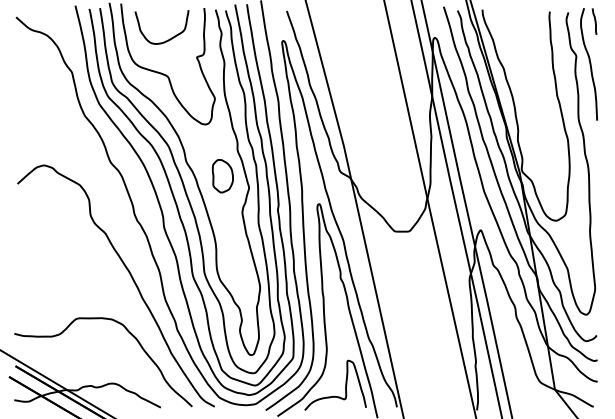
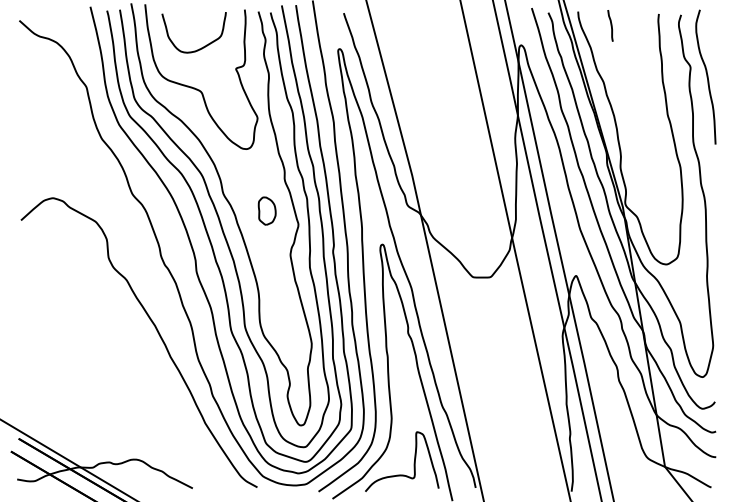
curve: (594, 21) -> (610, 25), moved
part: (223, 175) -> (267, 210), size x0.7
curve: (130, 334) -> (156, 400), removed

